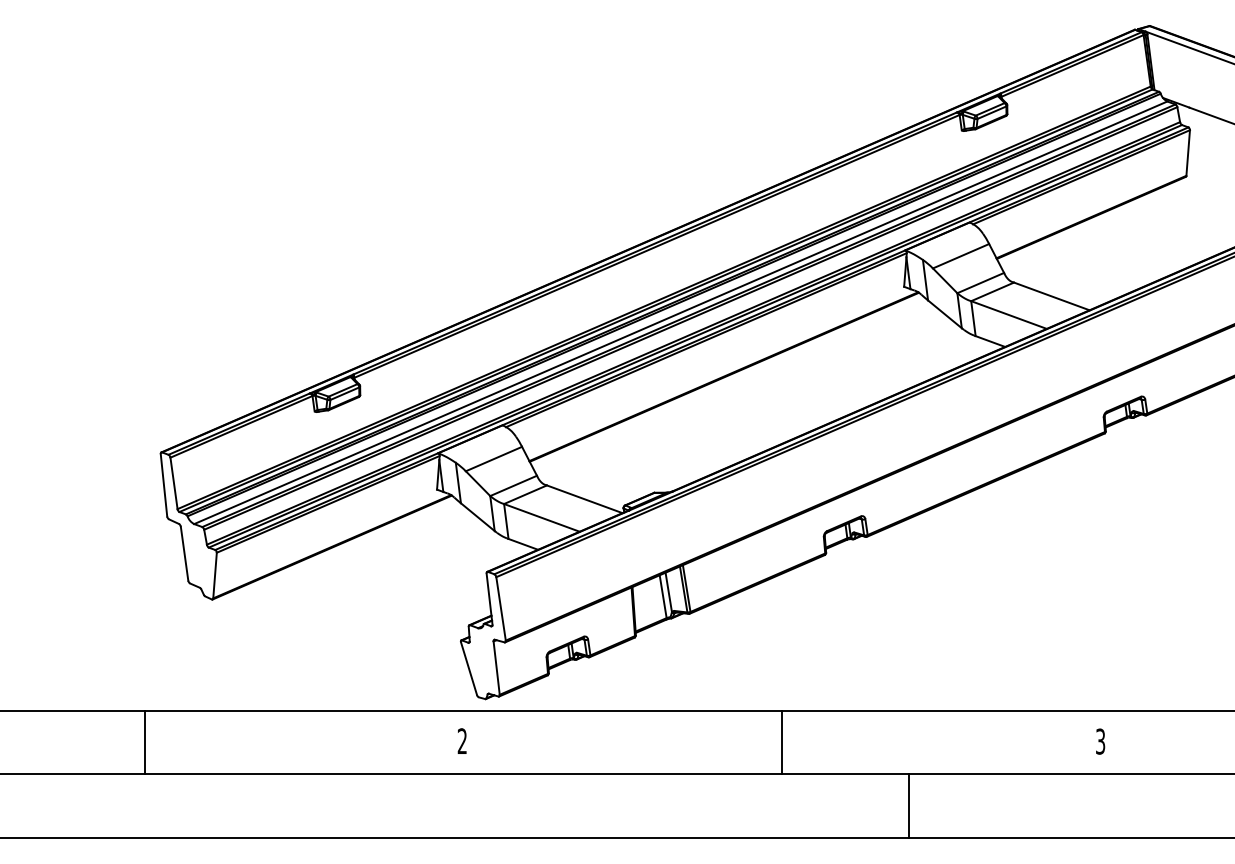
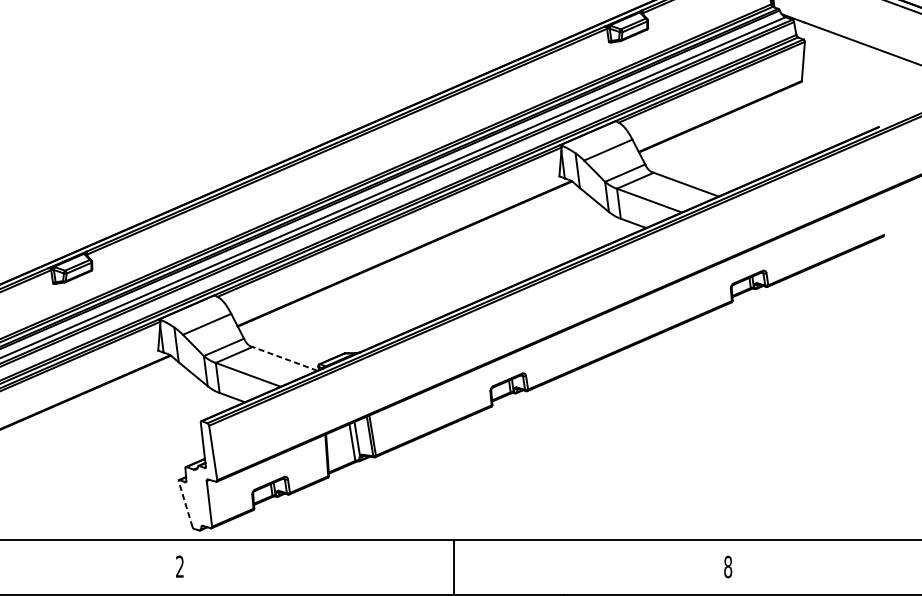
line: (584, 499) -> (284, 359), solid -> dashed
line: (469, 668) -> (186, 504), solid -> dashed
text: (1100, 741) -> (728, 566), 3 -> 8

